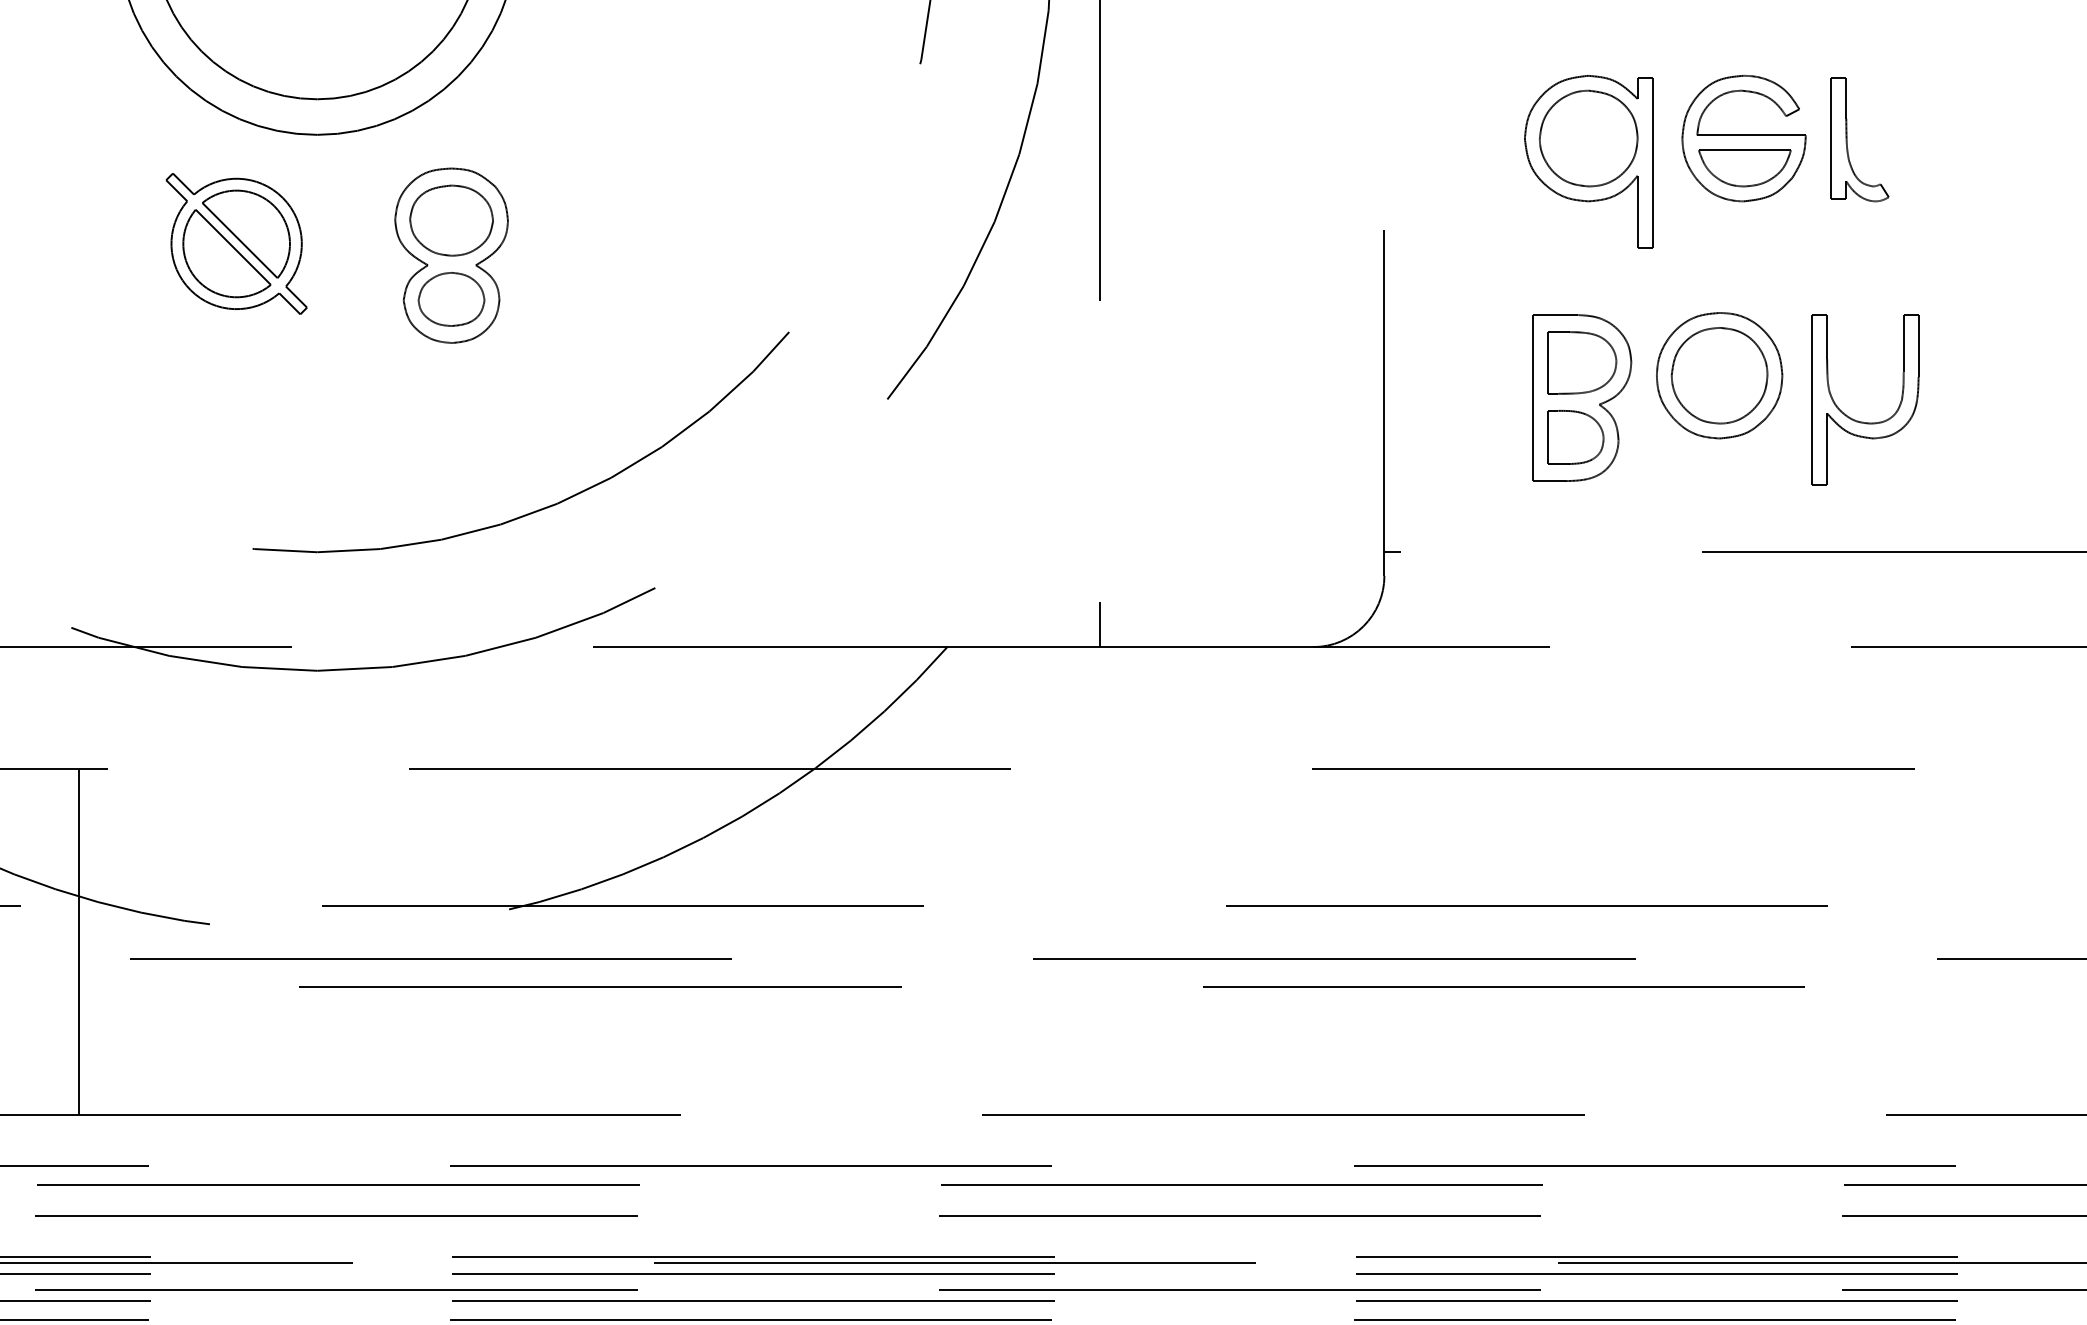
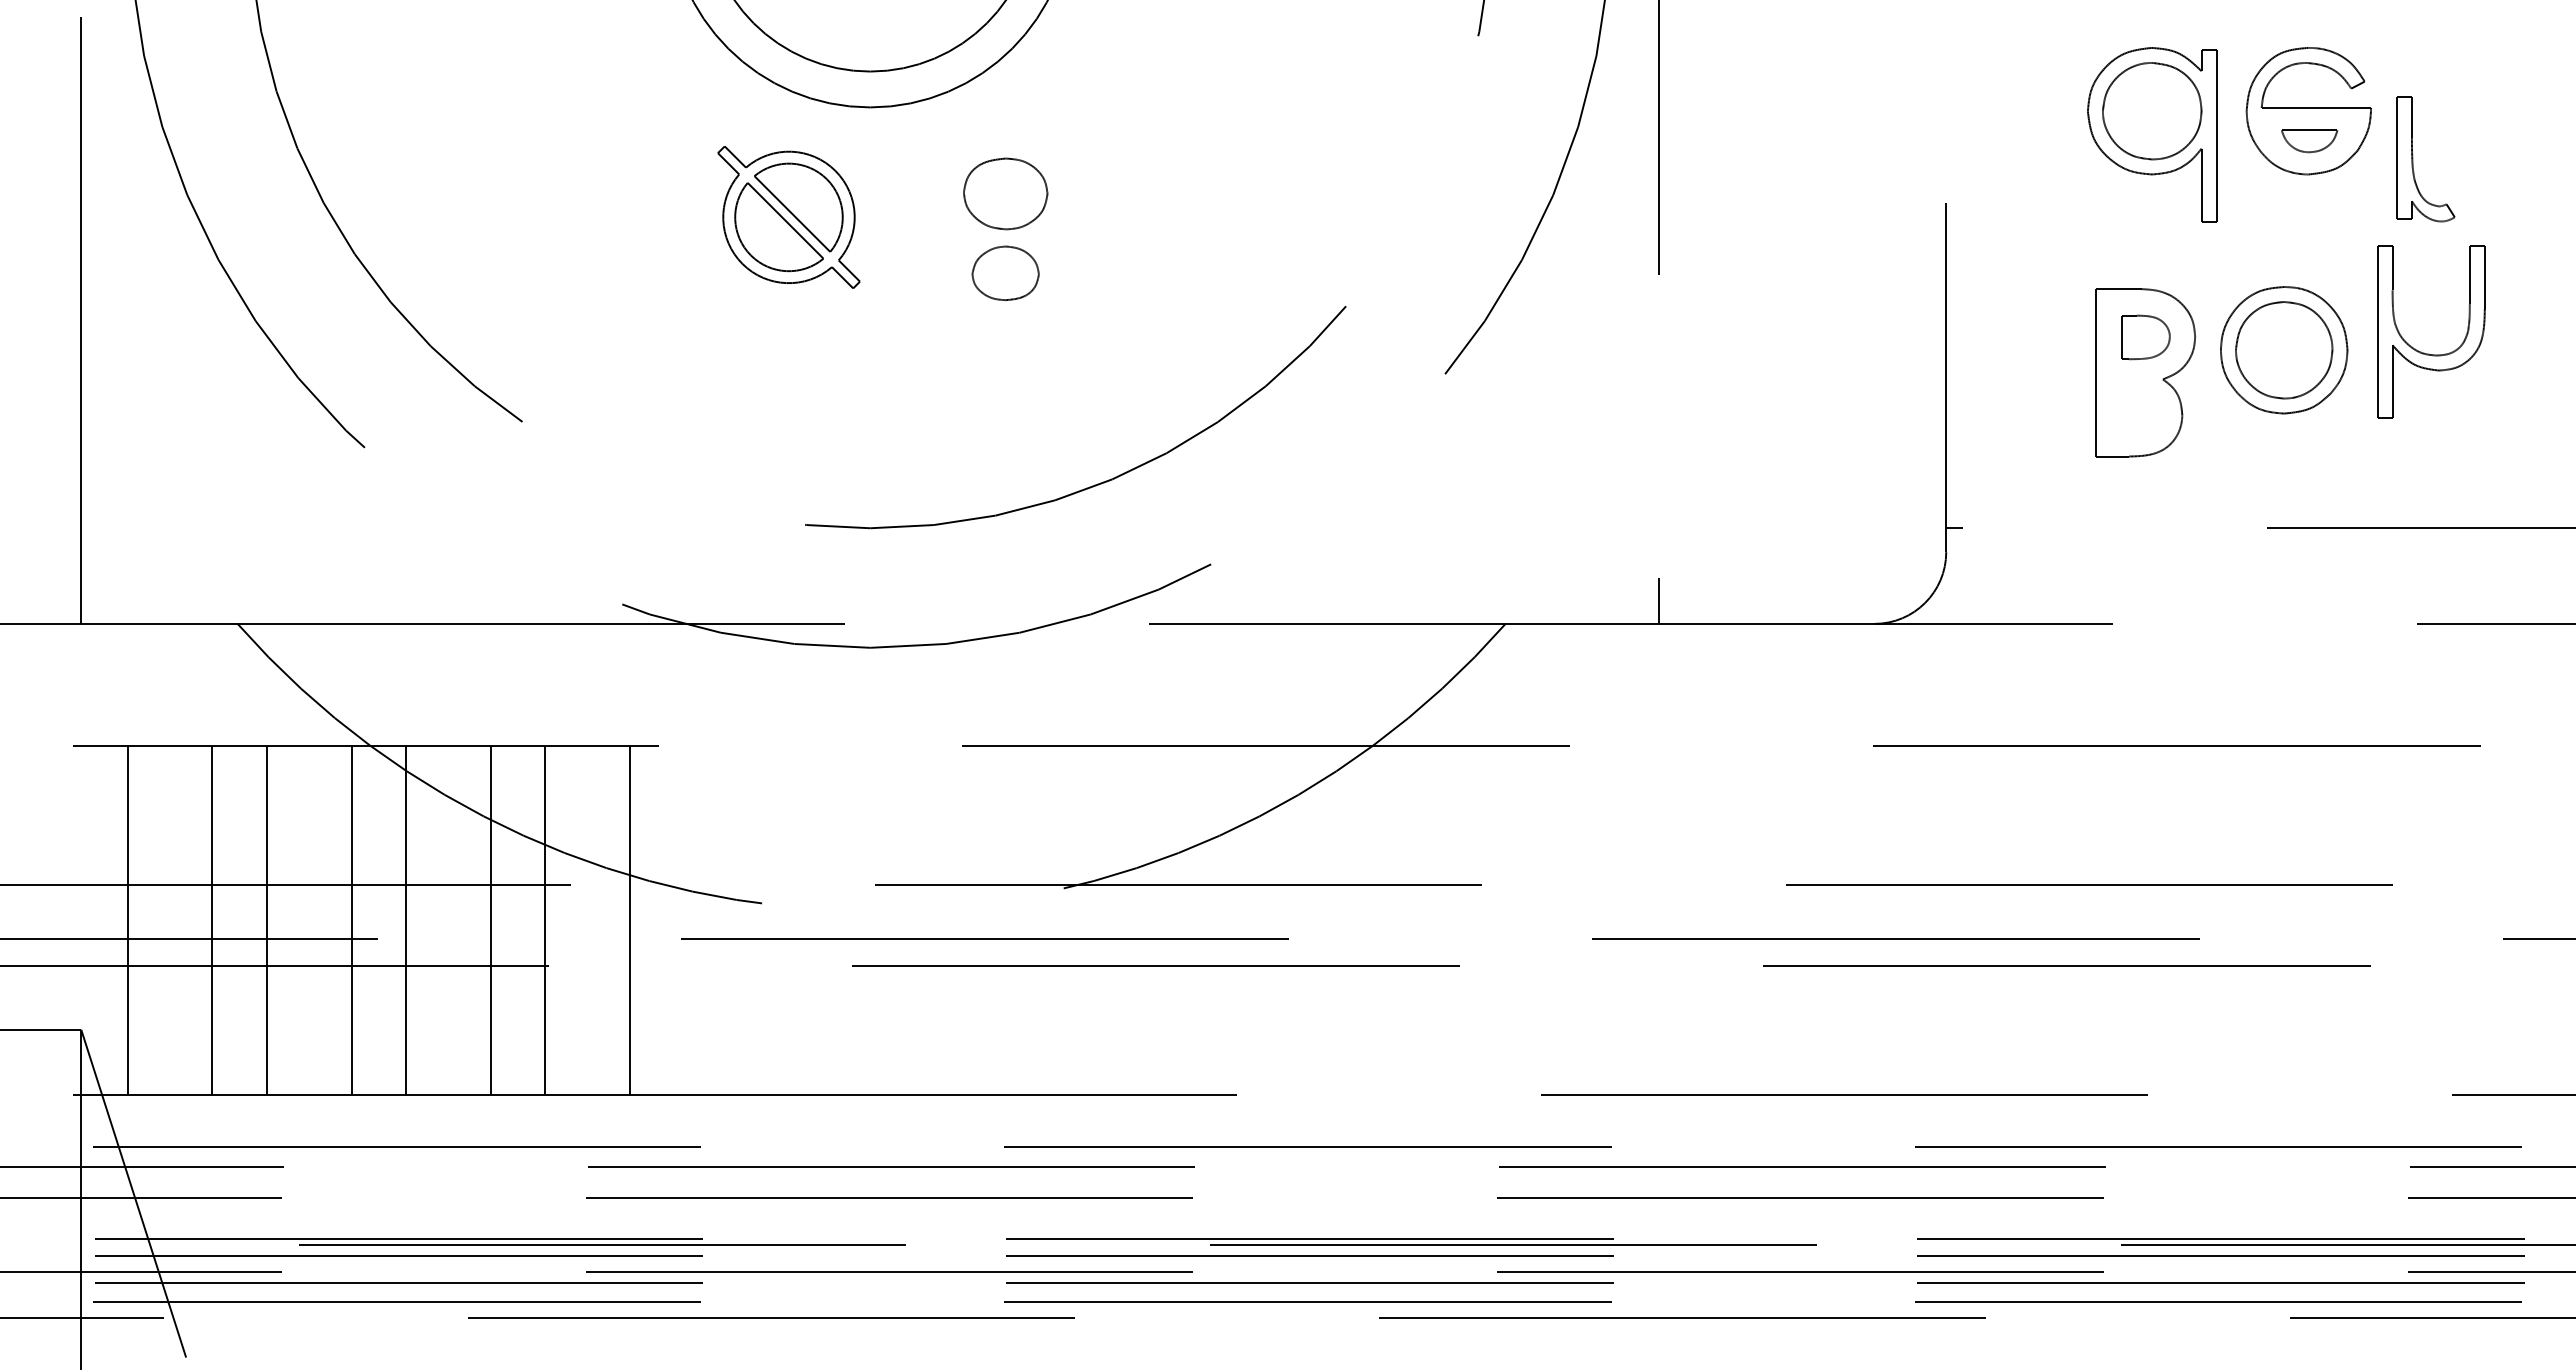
part: (1847, 139) -> (2413, 159), moved
part: (1744, 168) -> (2309, 141), size x0.6
part: (451, 255) -> (1005, 229), removed
part: (1582, 363) -> (2145, 337), size x0.7
part: (1863, 421) -> (2429, 353), moved
part: (1576, 437) -> (2139, 412), removed

